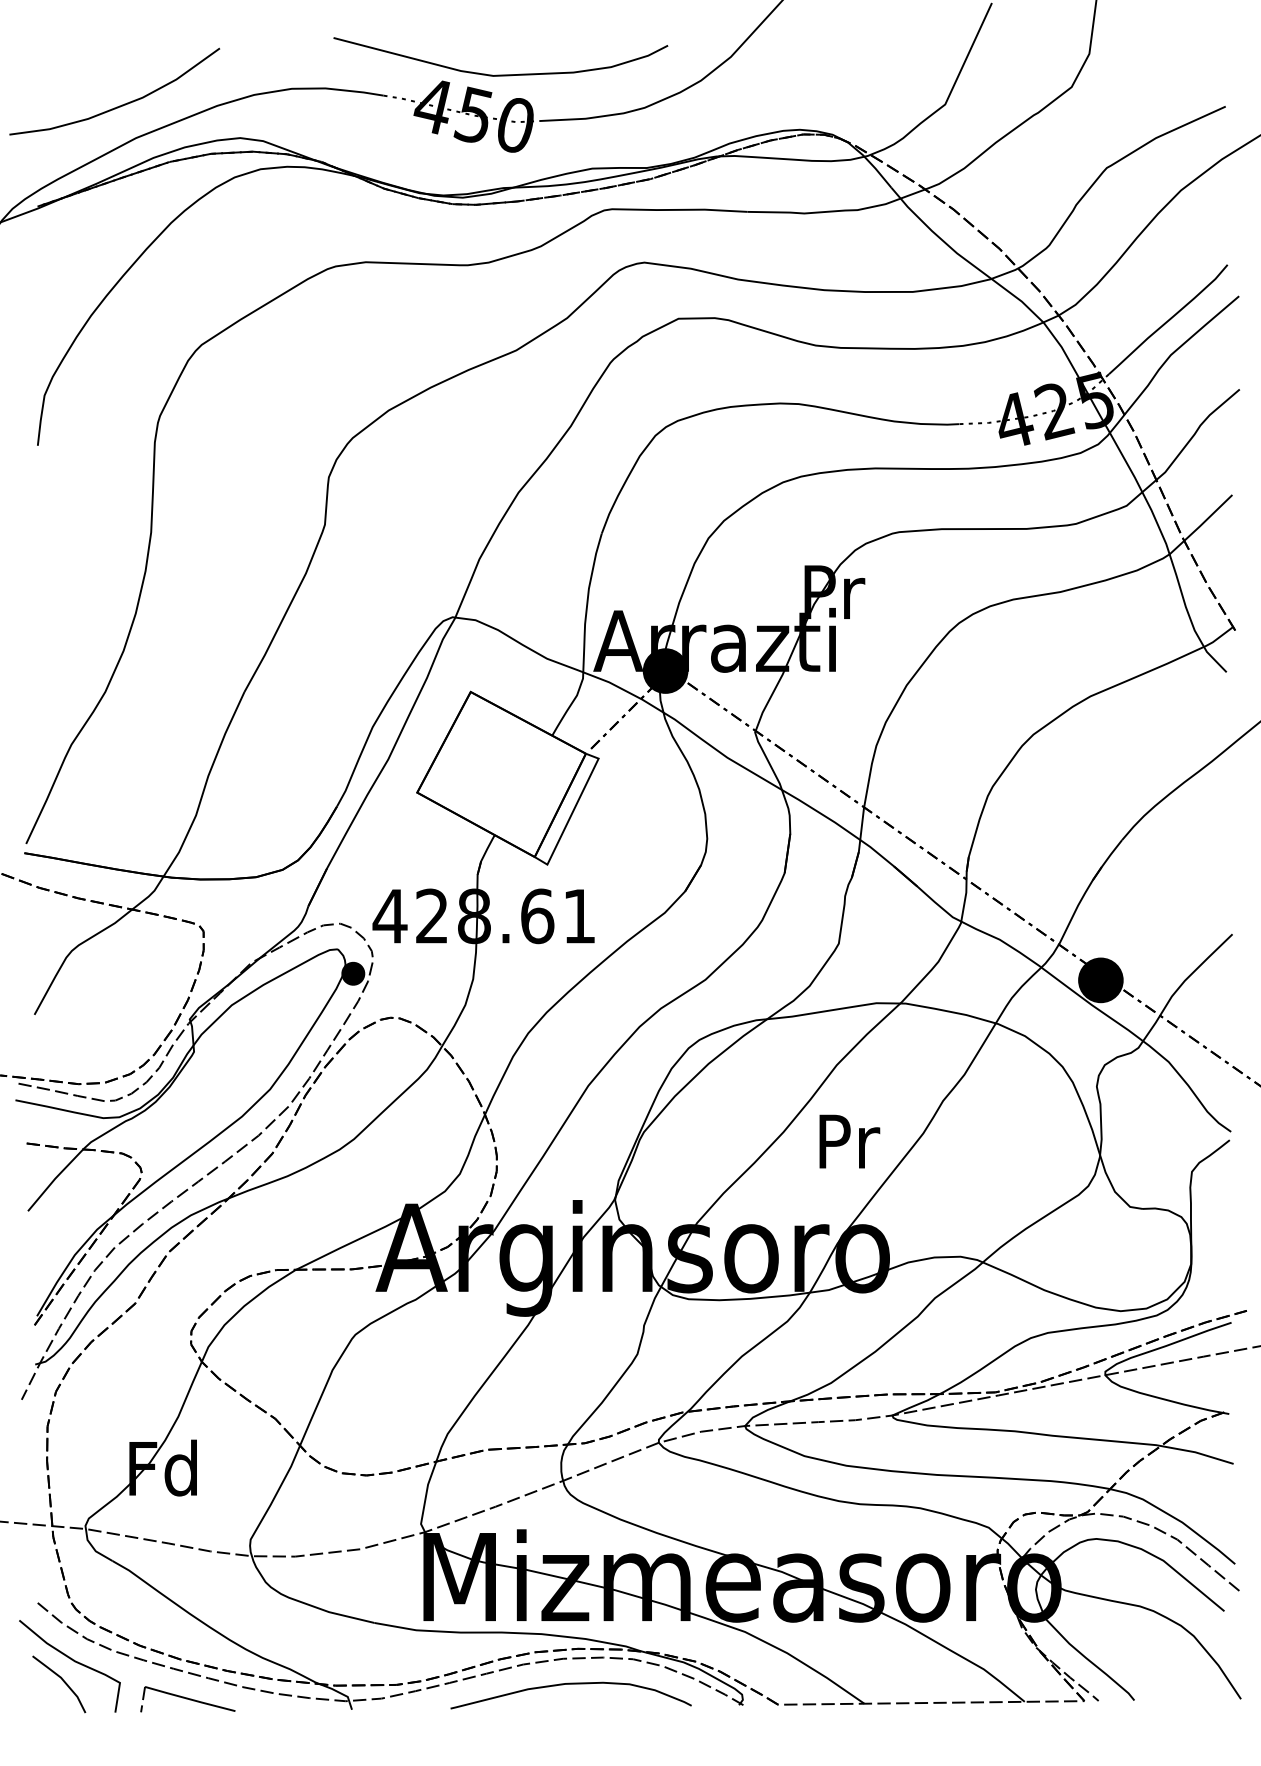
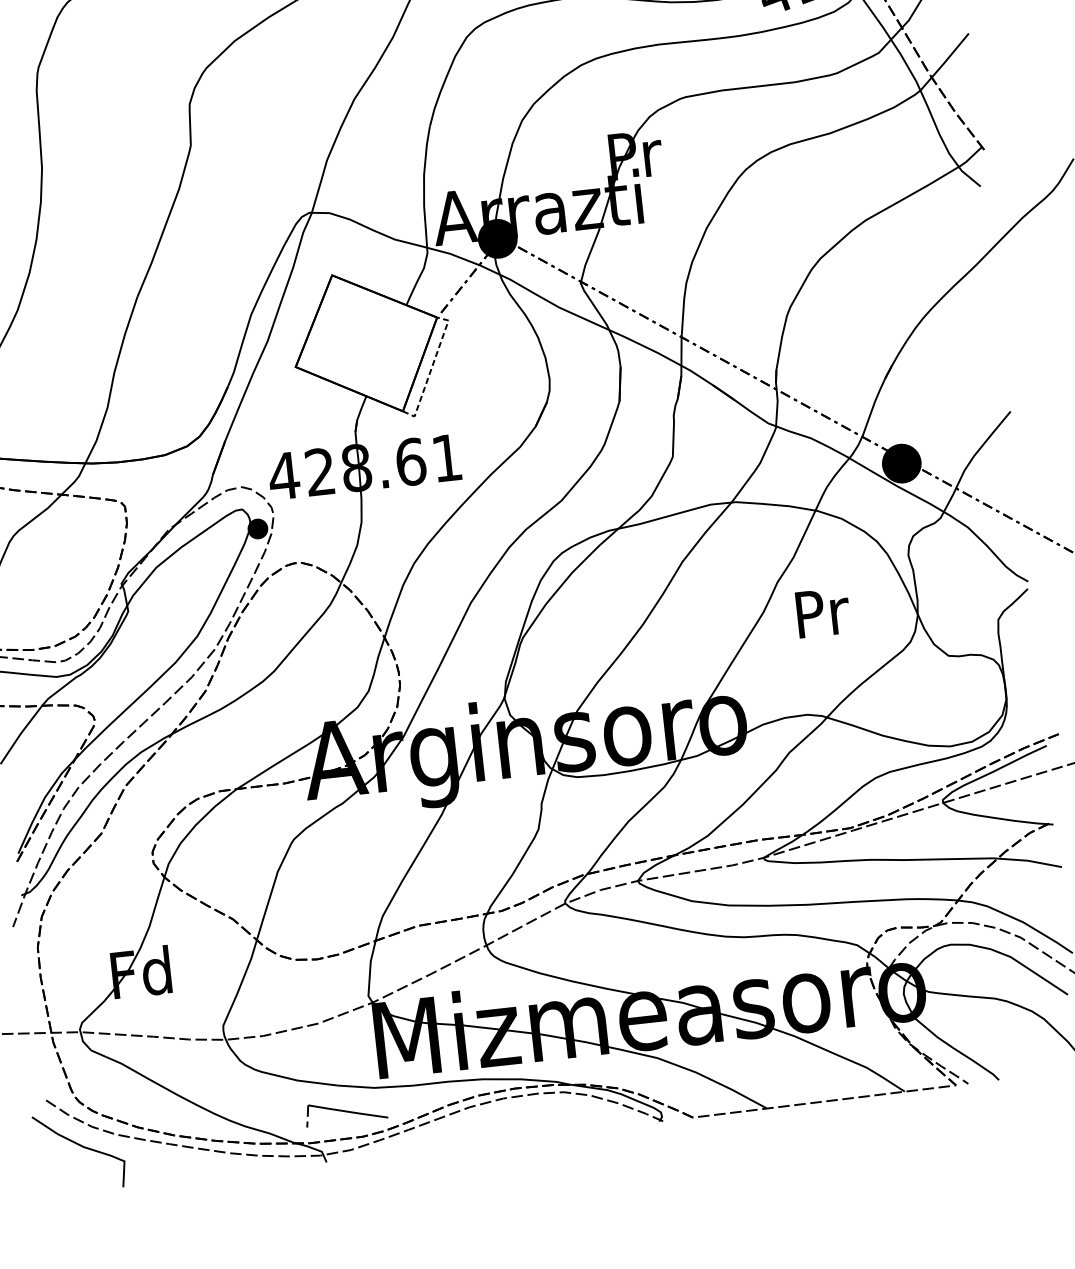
line: (573, 811) -> (431, 368), solid -> dashed
text: (849, 1141) -> (822, 612), moved
line: (63, 1682) -> (75, 1166), removed
curve: (570, 1684) -> (512, 1119), removed
part: (187, 1699) -> (345, 1112), moved

